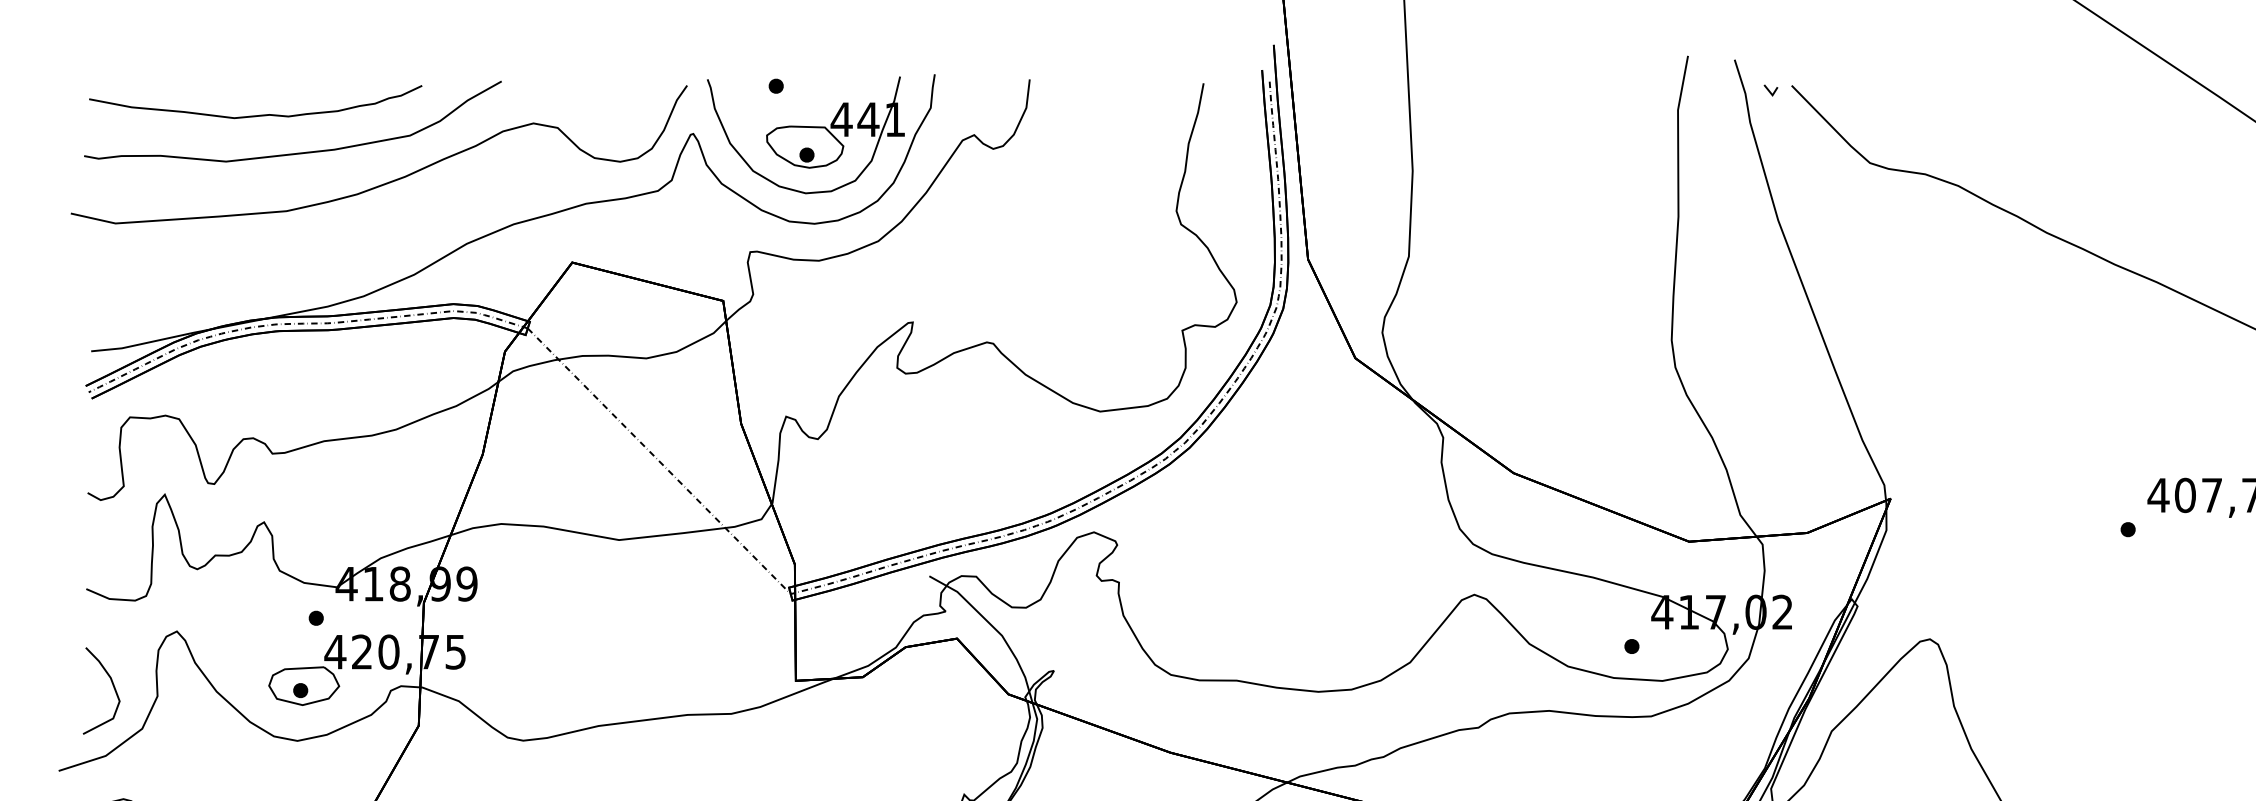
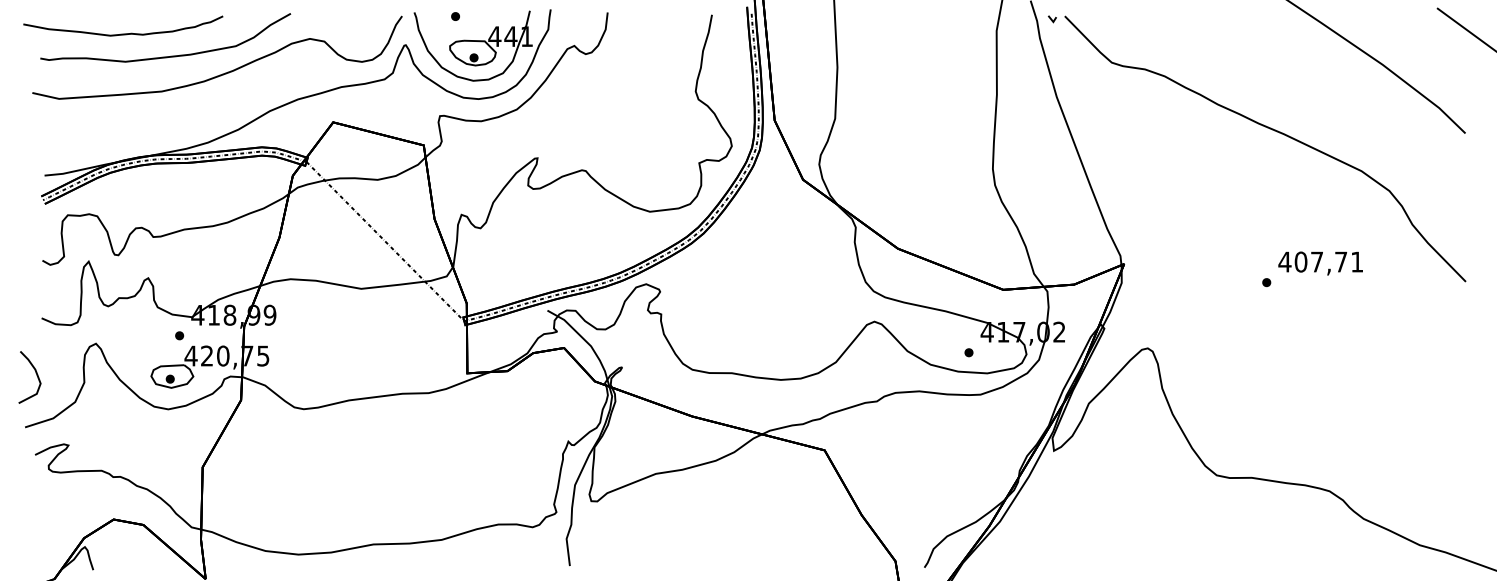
curve: (256, 114) -> (123, 33), moved
curve: (111, 684) -> (35, 373), moved

